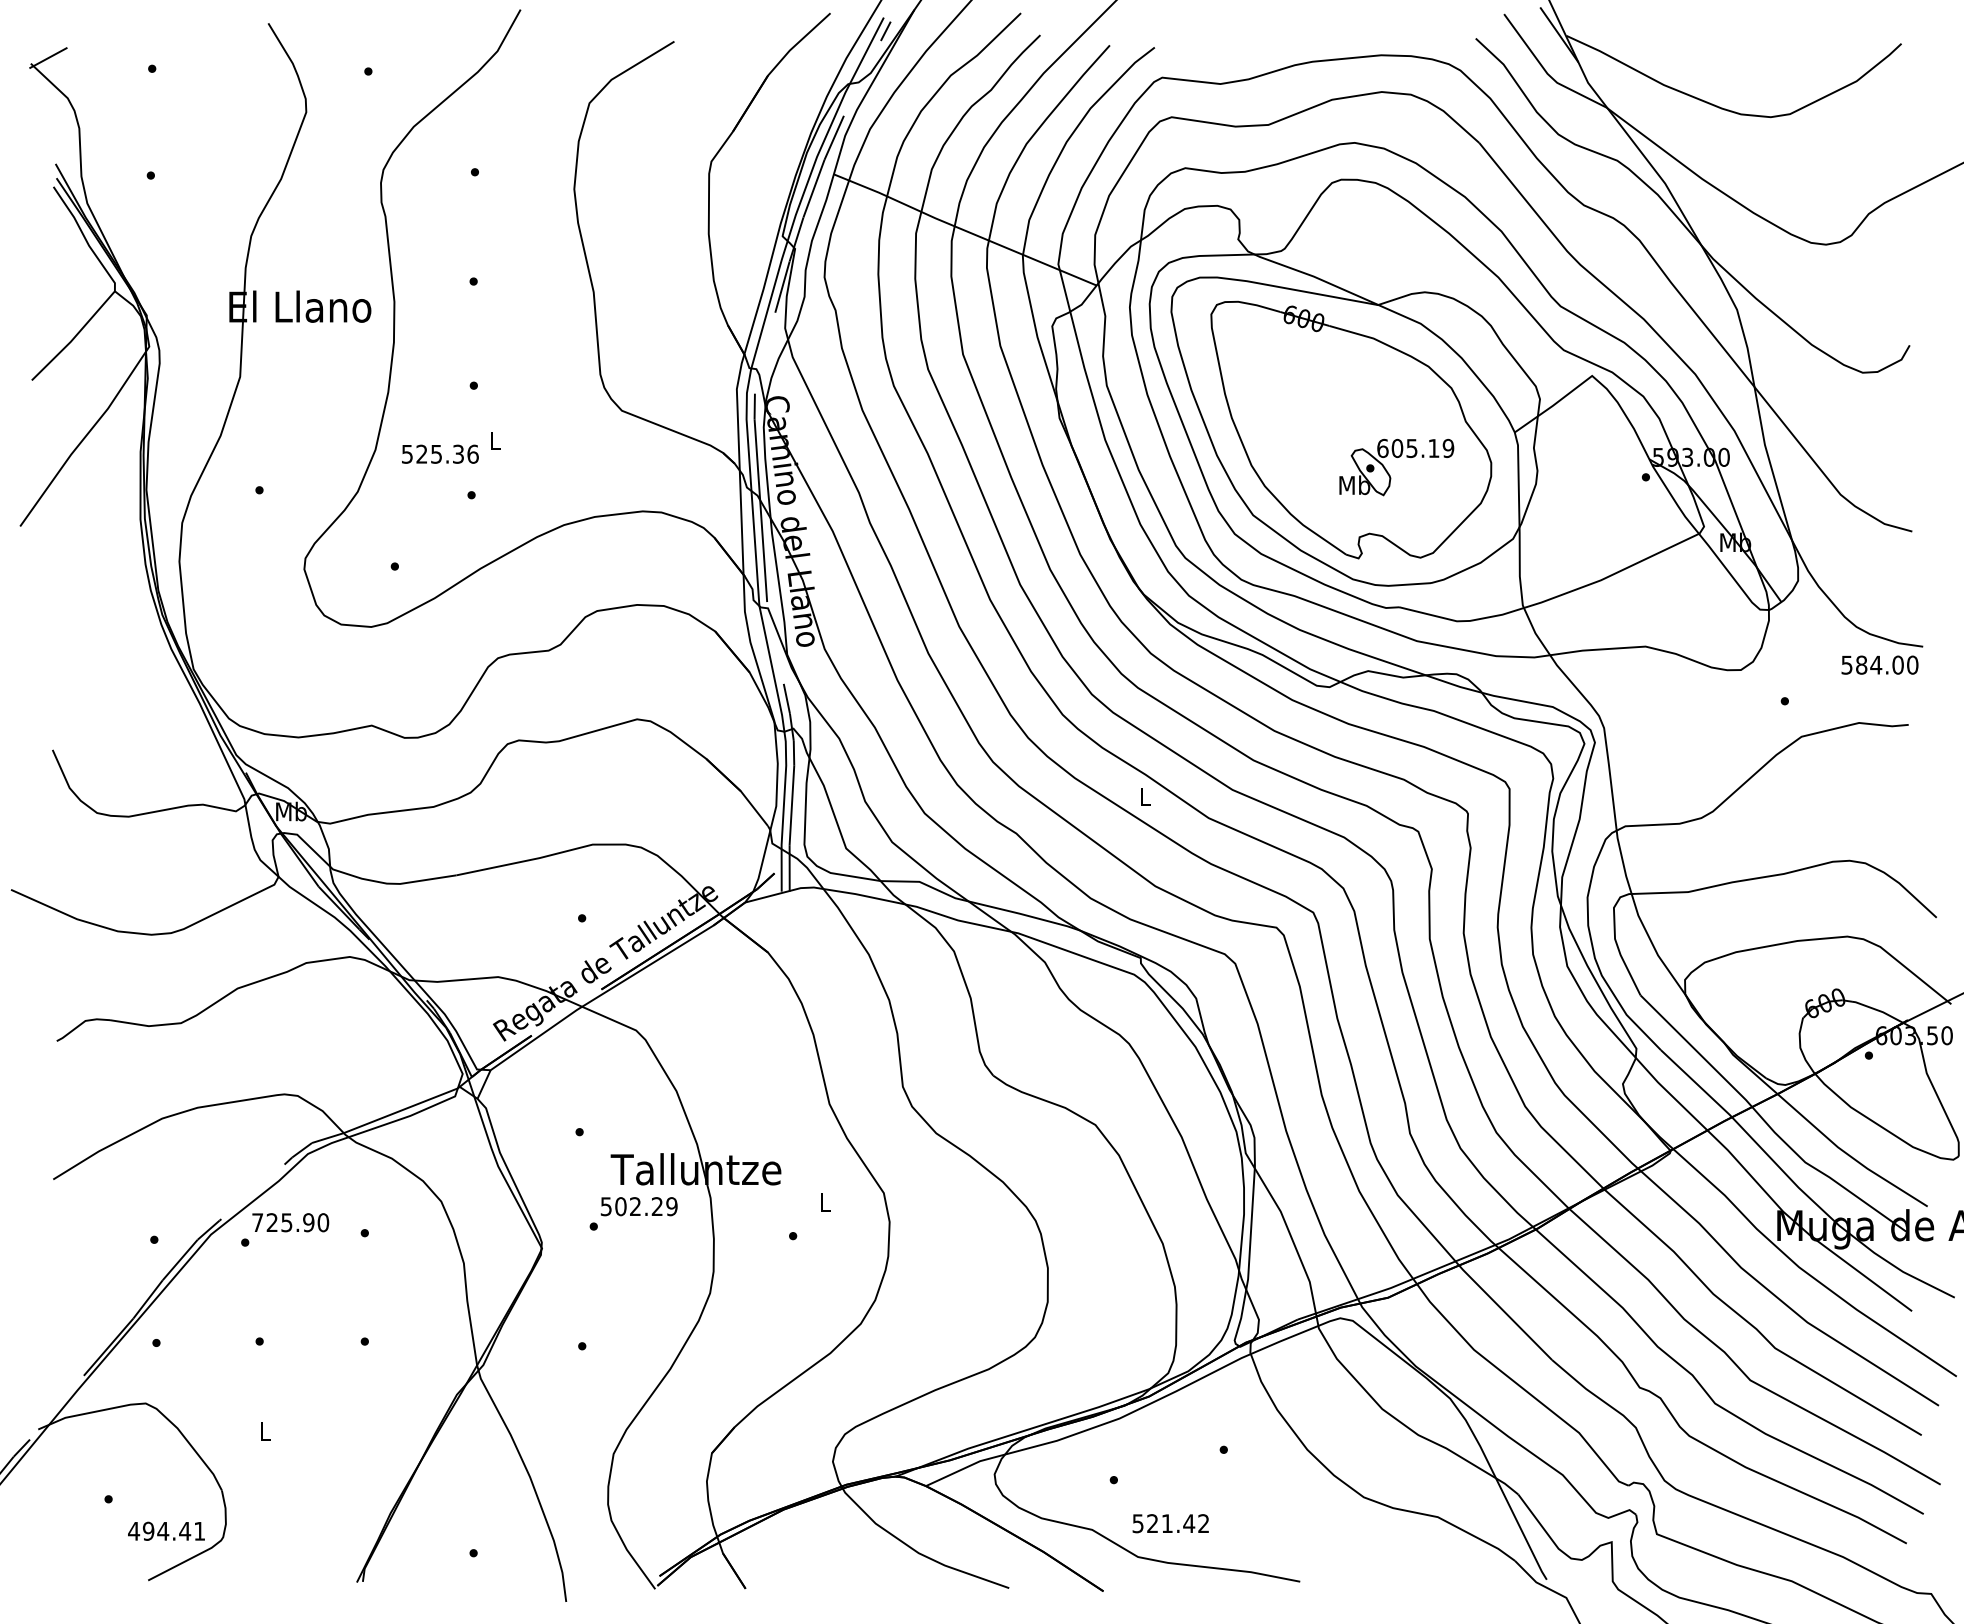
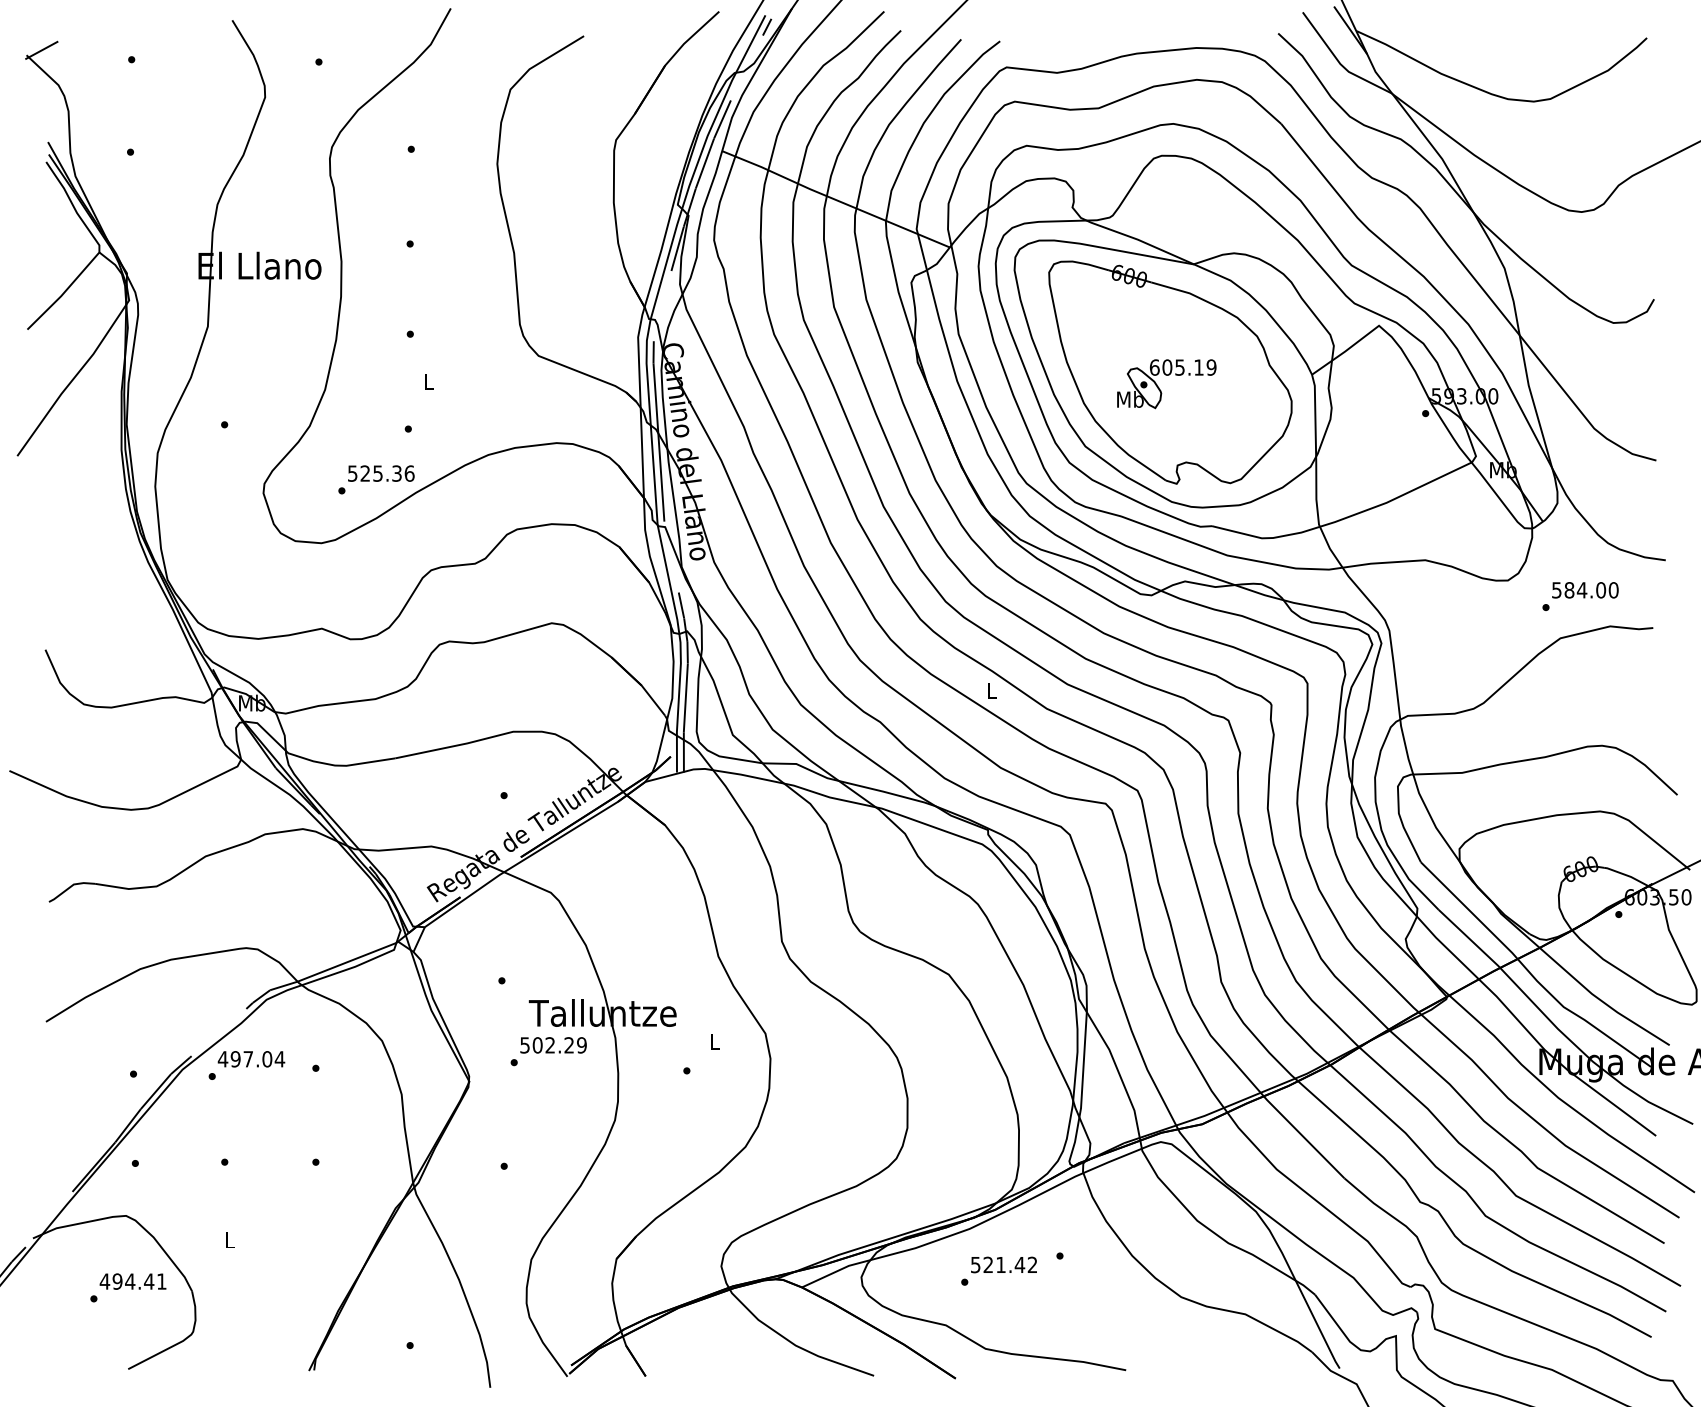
text: (440, 454) -> (381, 473), moved
part: (1388, 471) -> (1159, 387), moved
text: (1880, 665) -> (1585, 590), moved
text: (290, 1222) -> (251, 1059), 725.90 -> 497.04
text: (1170, 1523) -> (1003, 1264), moved
text: (165, 1531) -> (132, 1281), moved

